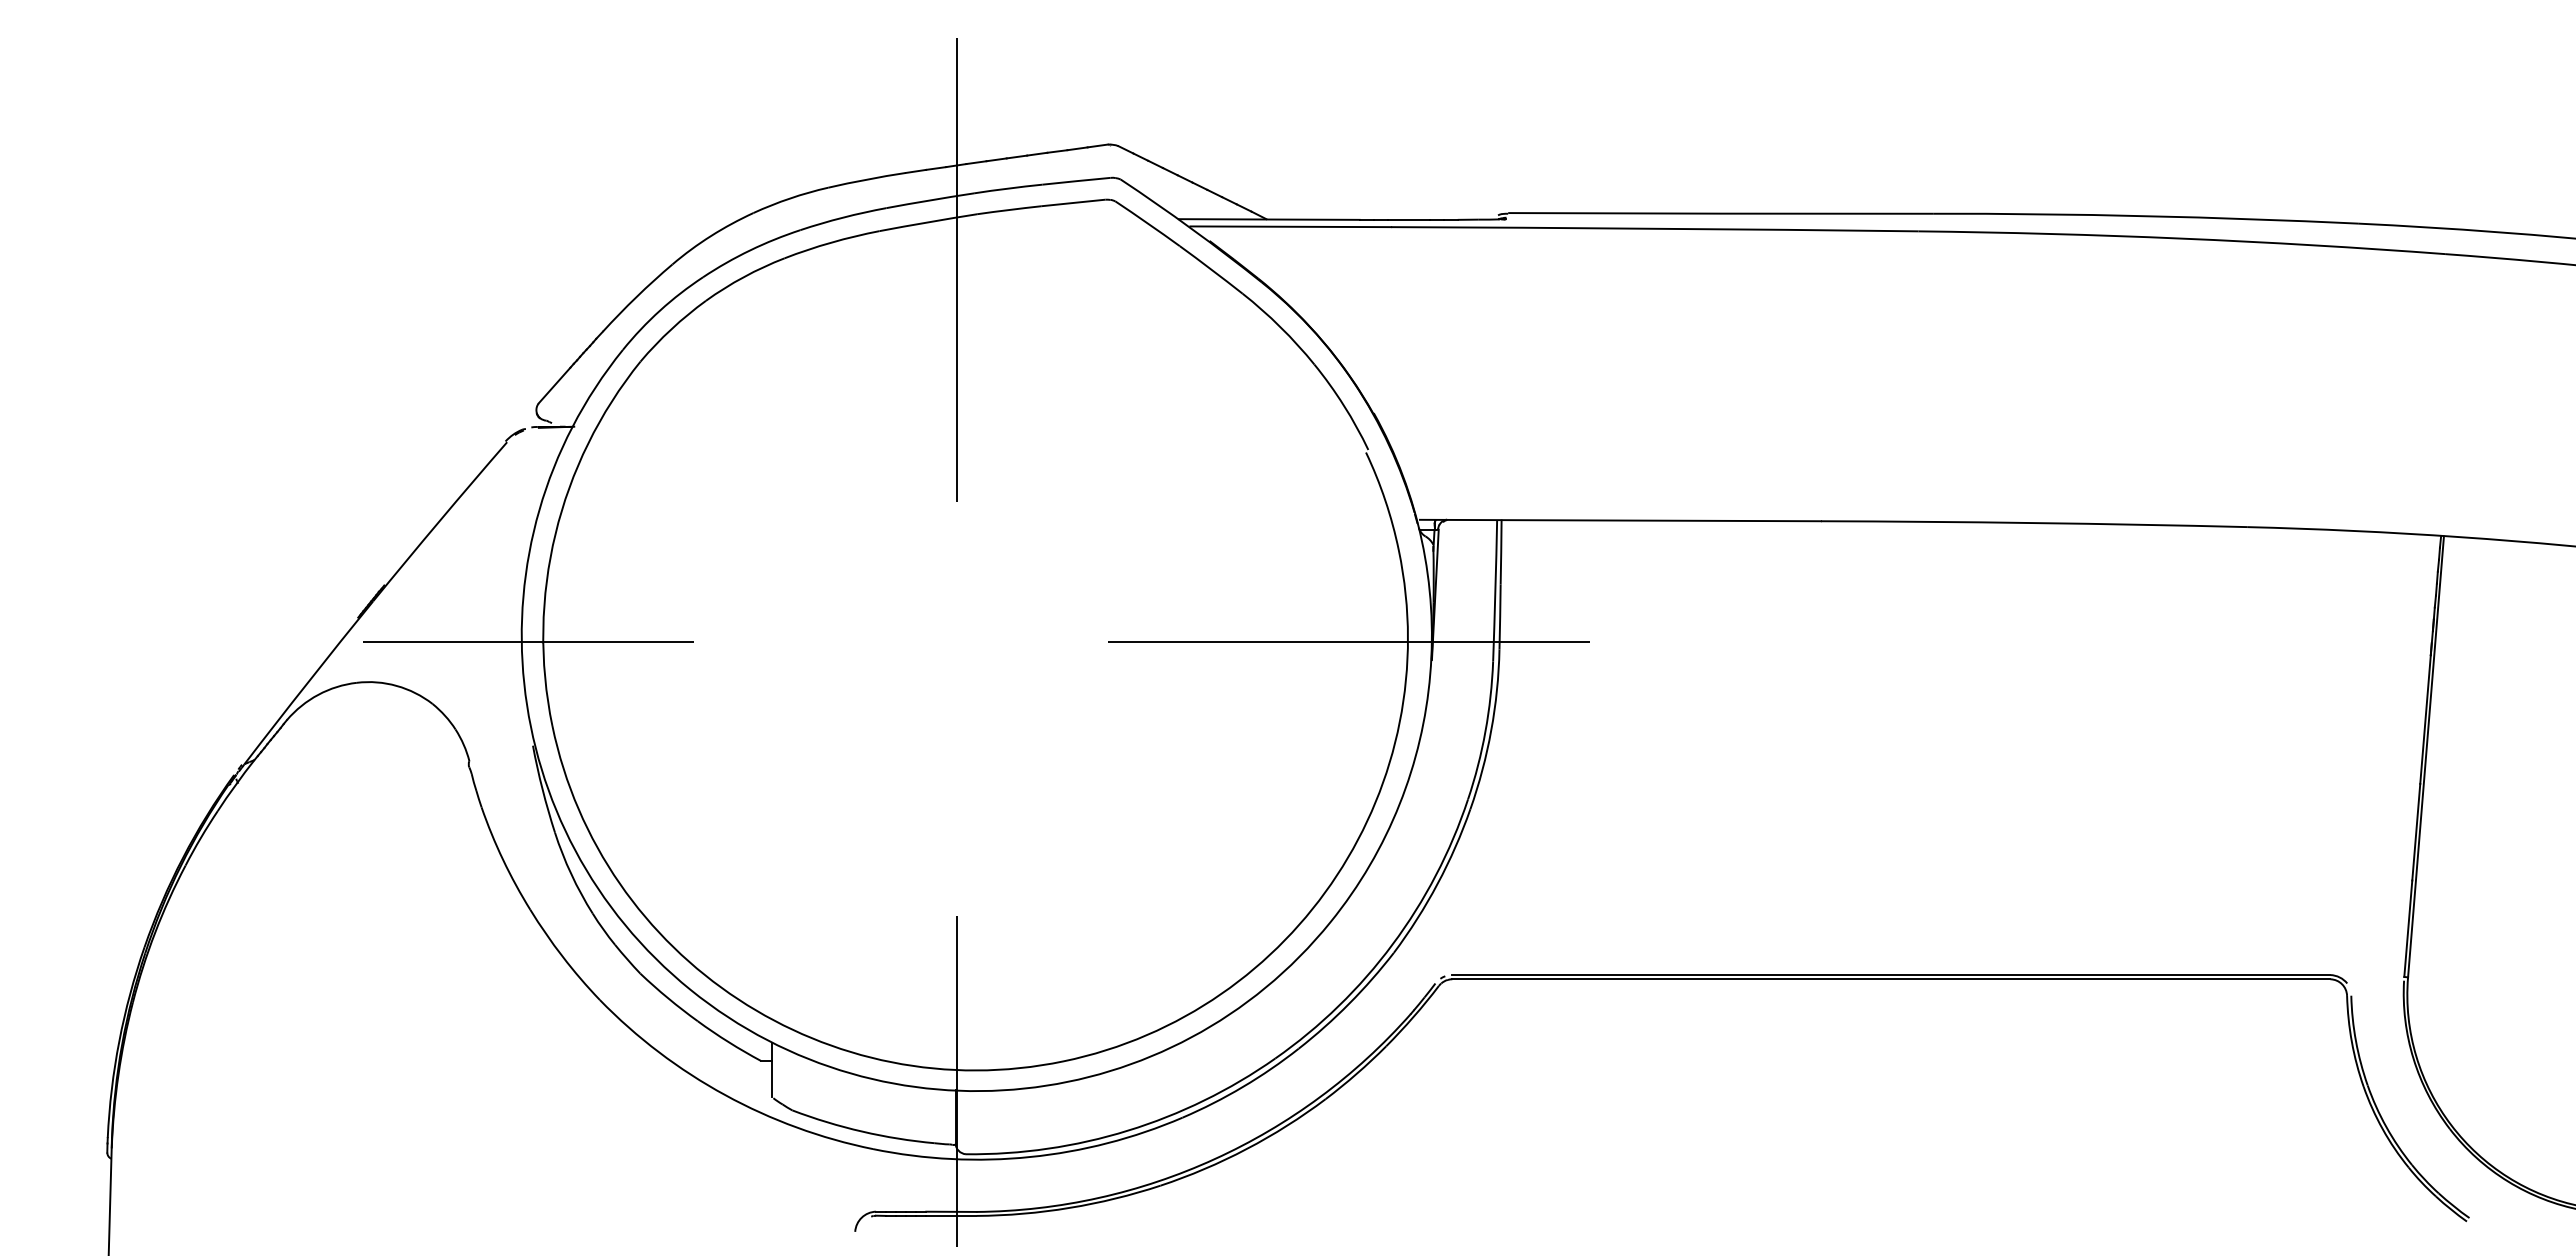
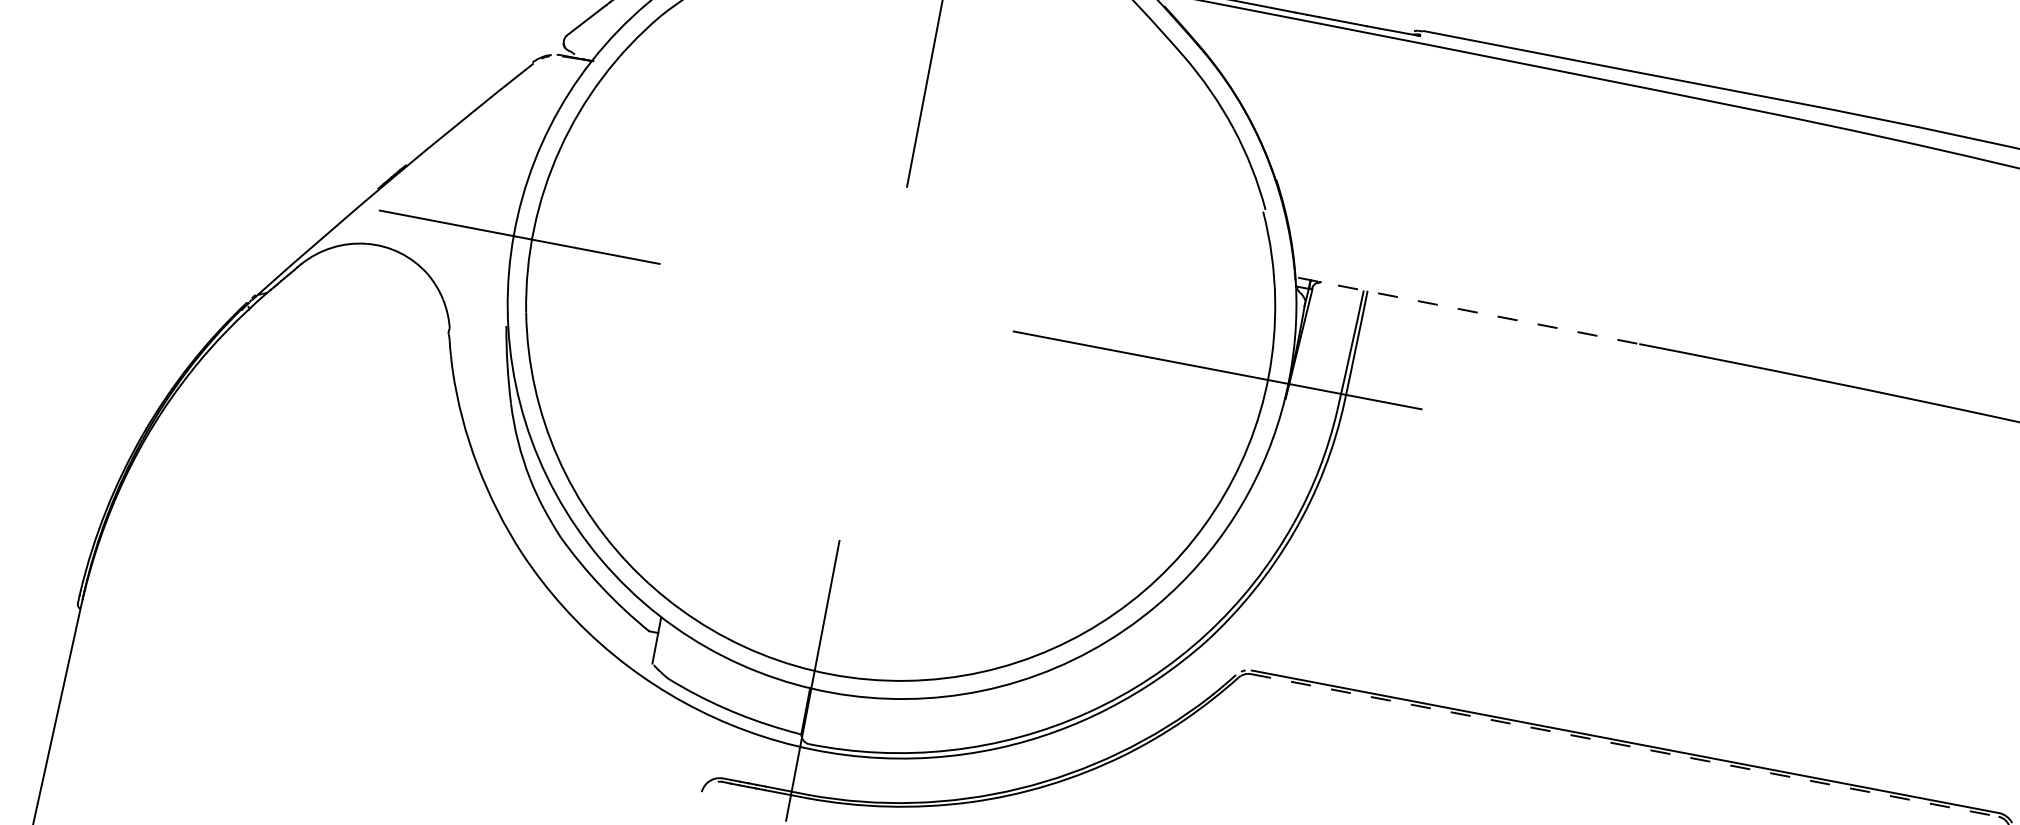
line: (1620, 520) -> (1468, 310), solid -> dashed
line: (1891, 979) -> (1624, 745), solid -> dashed

